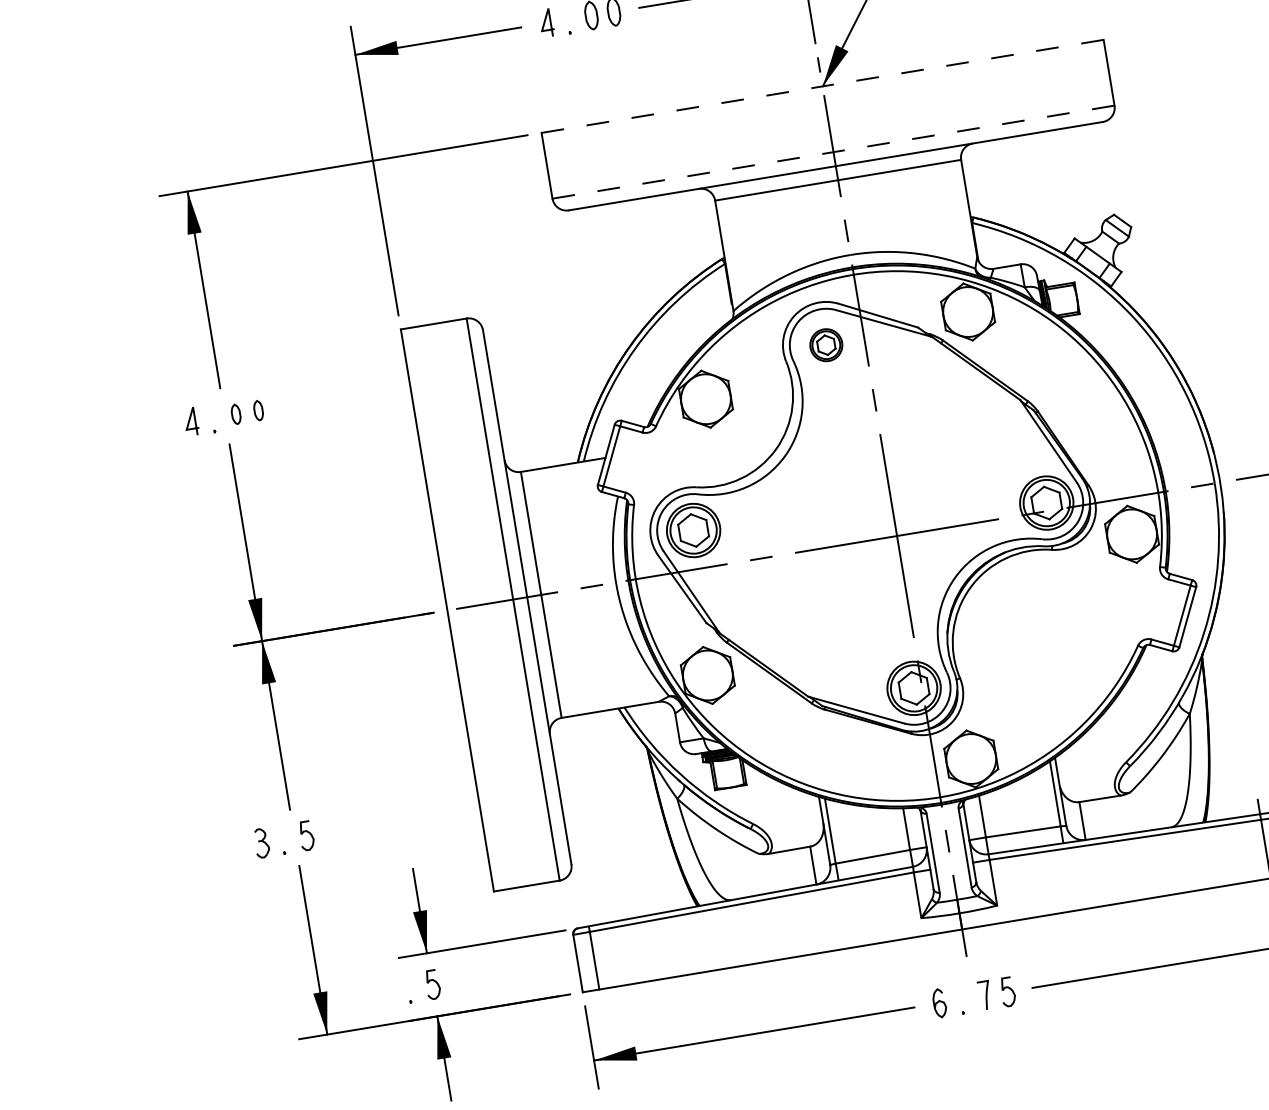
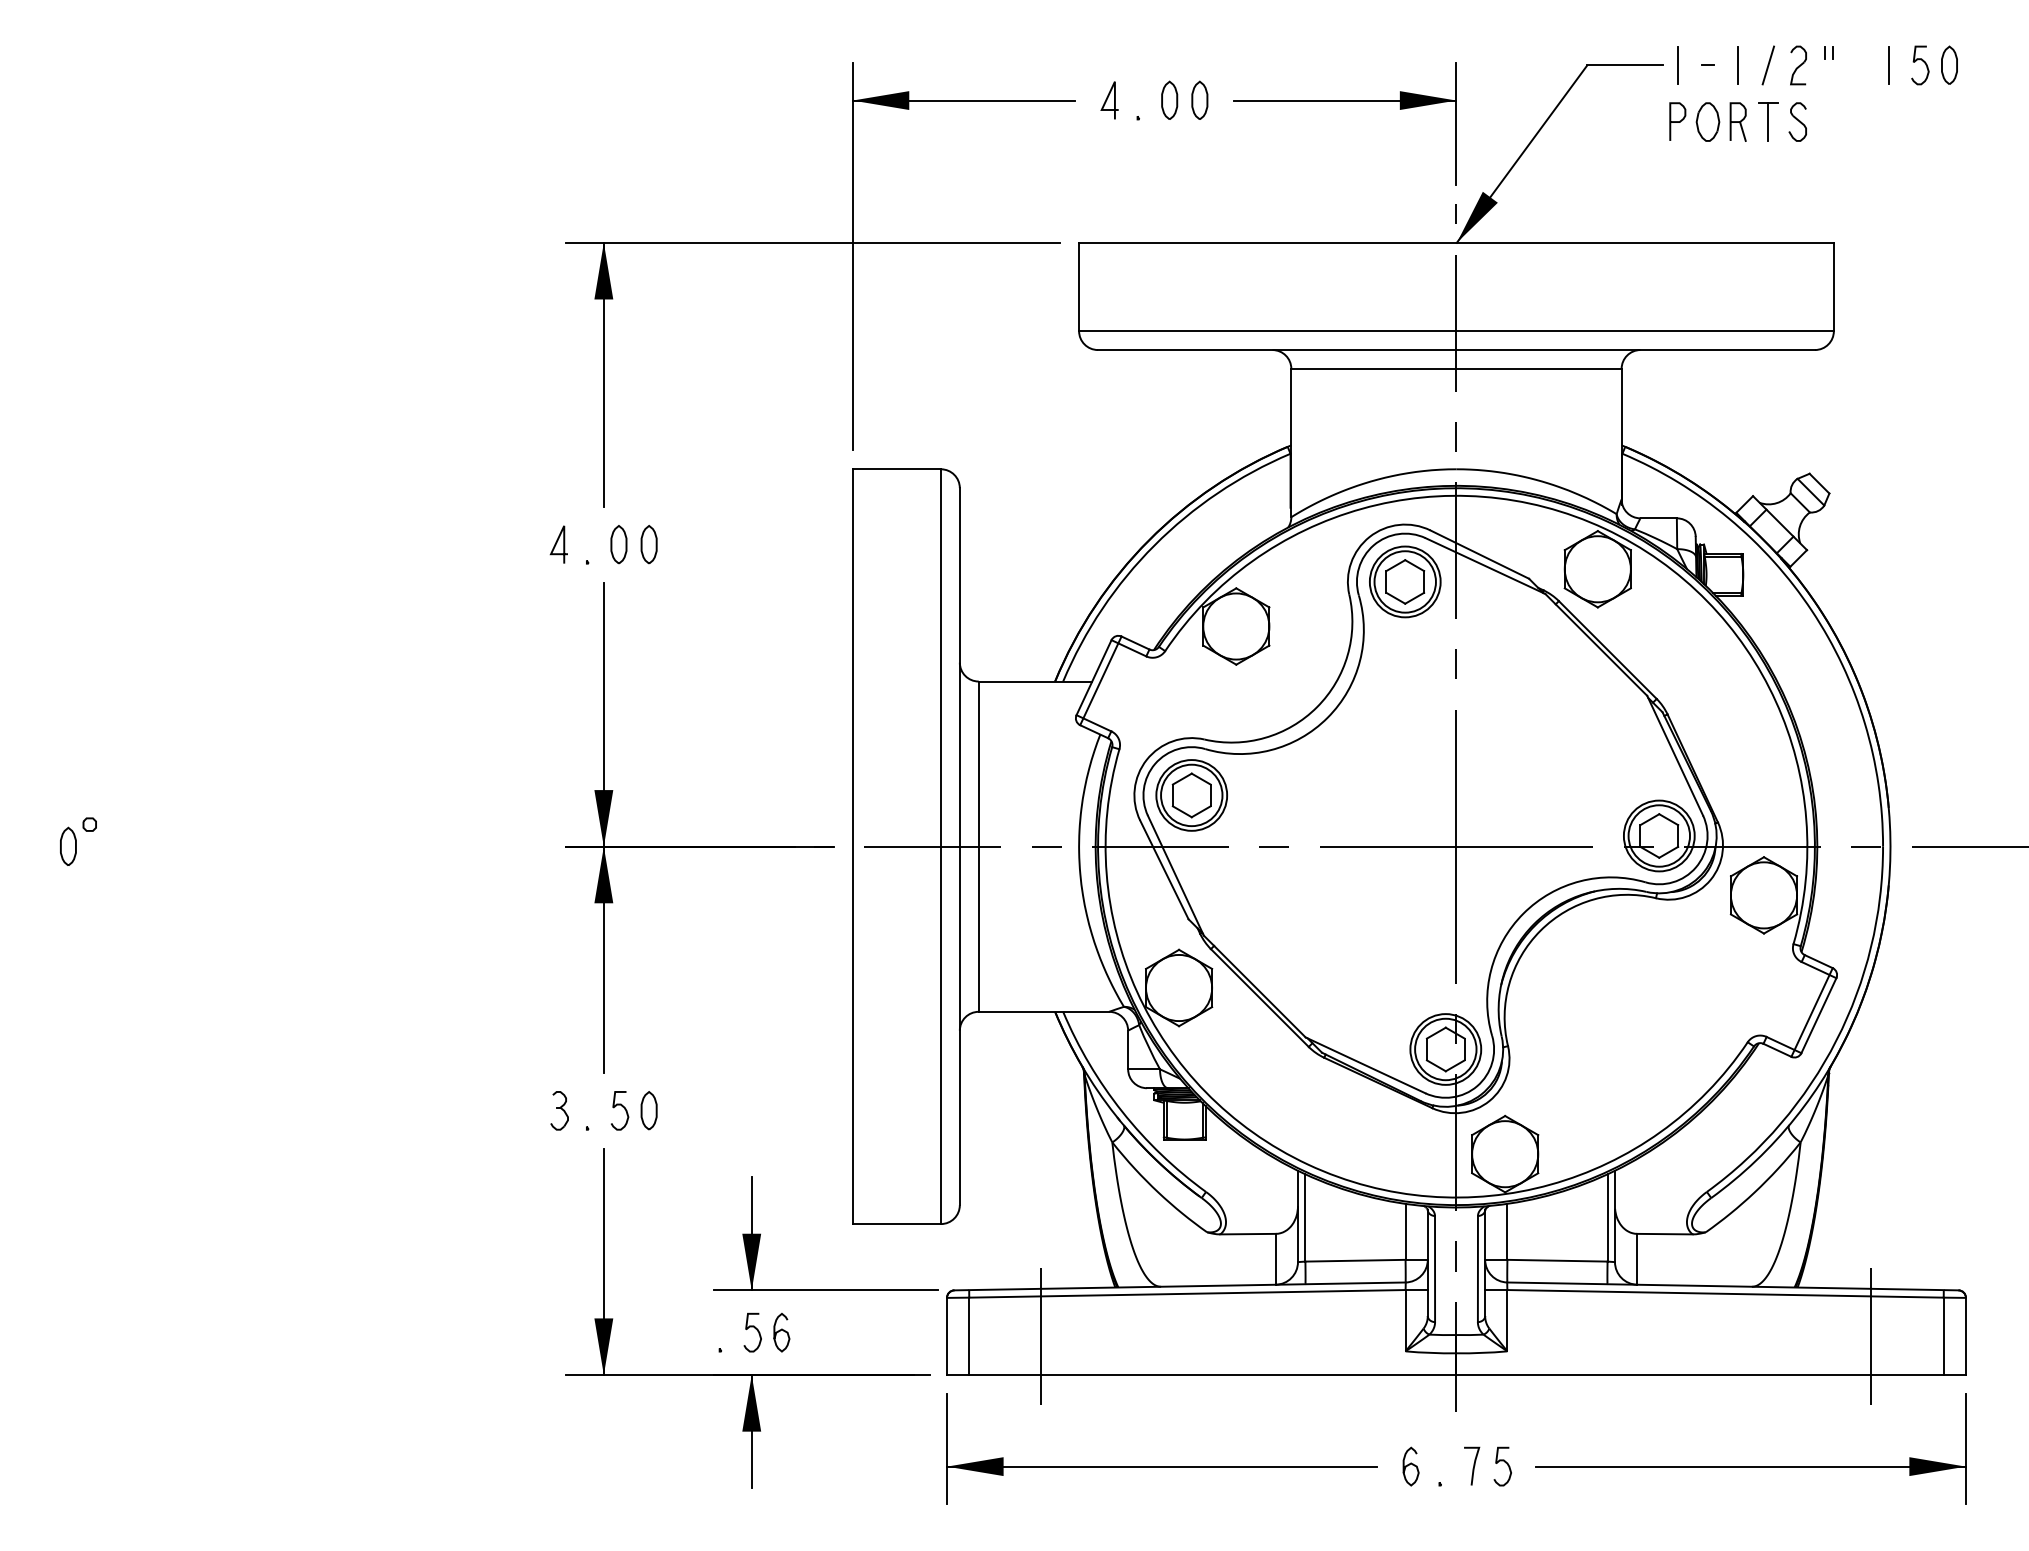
line: (822, 86) -> (1456, 242), dashed -> solid
line: (833, 152) -> (1456, 331), dashed -> solid
part: (826, 344) -> (1405, 581), size x1.67
part: (258, 410) -> (648, 544), size x1.43
part: (235, 414) -> (618, 544), size x1.43
part: (327, 832) -> (648, 1110), added
line: (647, 948) -> (1040, 1331), added
curve: (453, 980) -> (780, 1331), added

